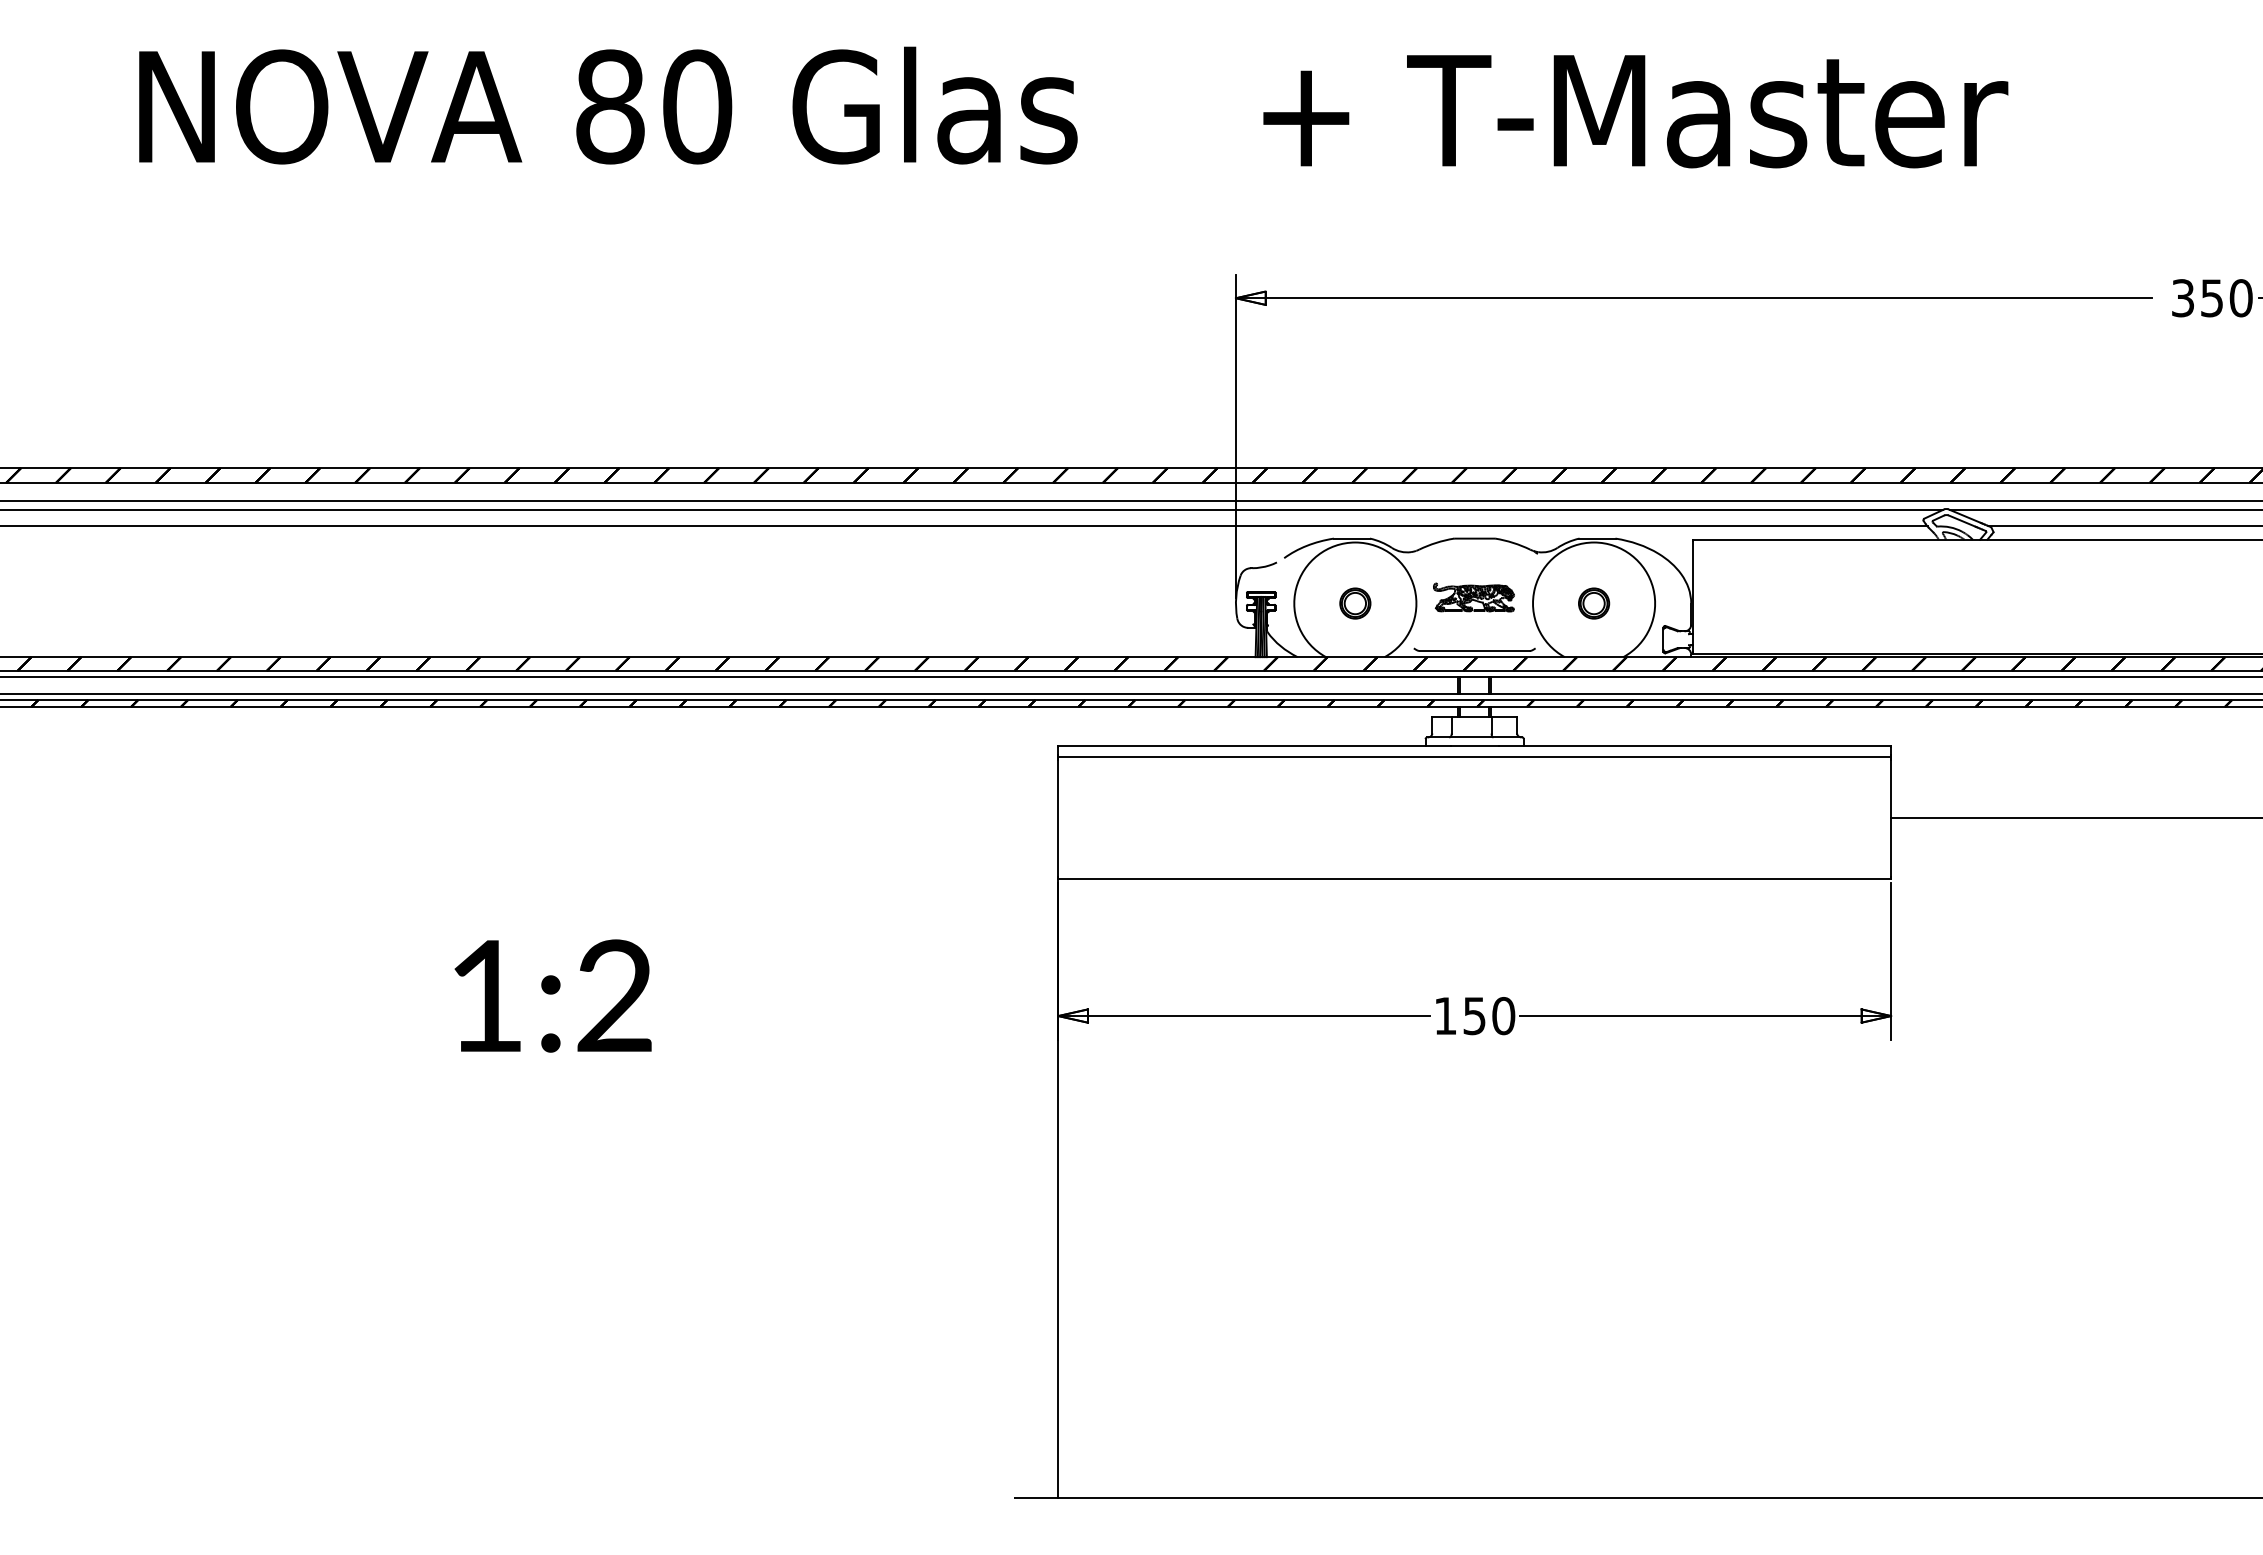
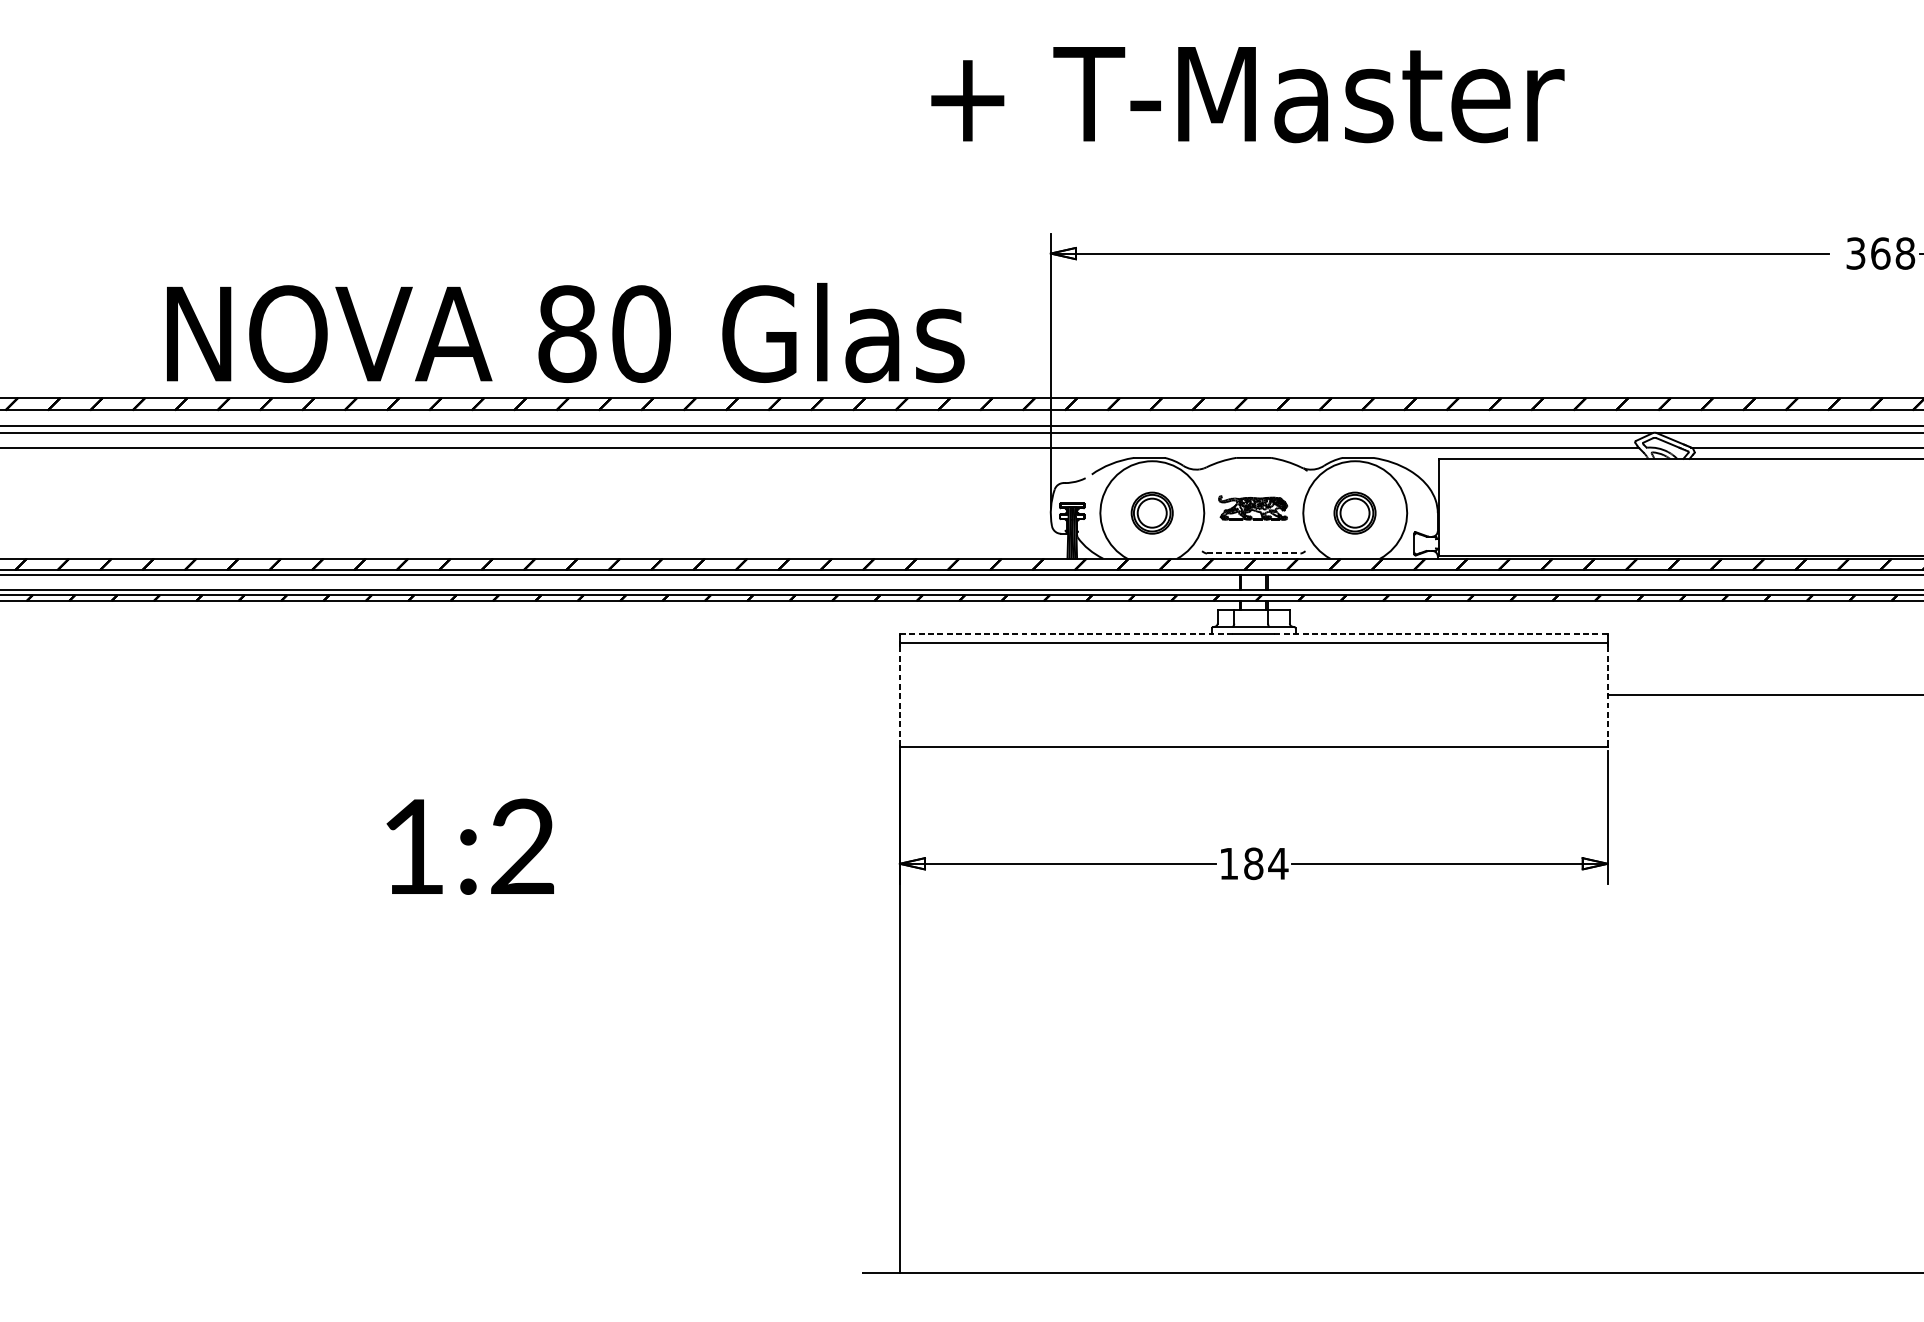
text: (608, 105) -> (565, 332), moved
text: (1635, 111) -> (1247, 94), moved
text: (2226, 298) -> (1892, 253), 350 -> 368
part: (1355, 603) -> (1152, 513), size x1.6
part: (1594, 603) -> (1355, 513), size x1.6
line: (1474, 651) -> (1253, 553), solid -> dashed
line: (1253, 745) -> (1065, 633), solid -> dashed
line: (1694, 745) -> (1440, 633), solid -> dashed
line: (1891, 818) -> (1608, 695), solid -> dashed
line: (1058, 819) -> (899, 696), solid -> dashed
text: (1489, 1016) -> (1266, 864), 150 -> 184

